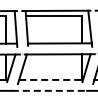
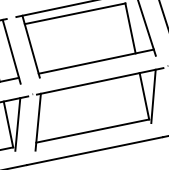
line: (50, 79) -> (92, 130), dashed -> solid
line: (49, 90) -> (94, 150), dashed -> solid

